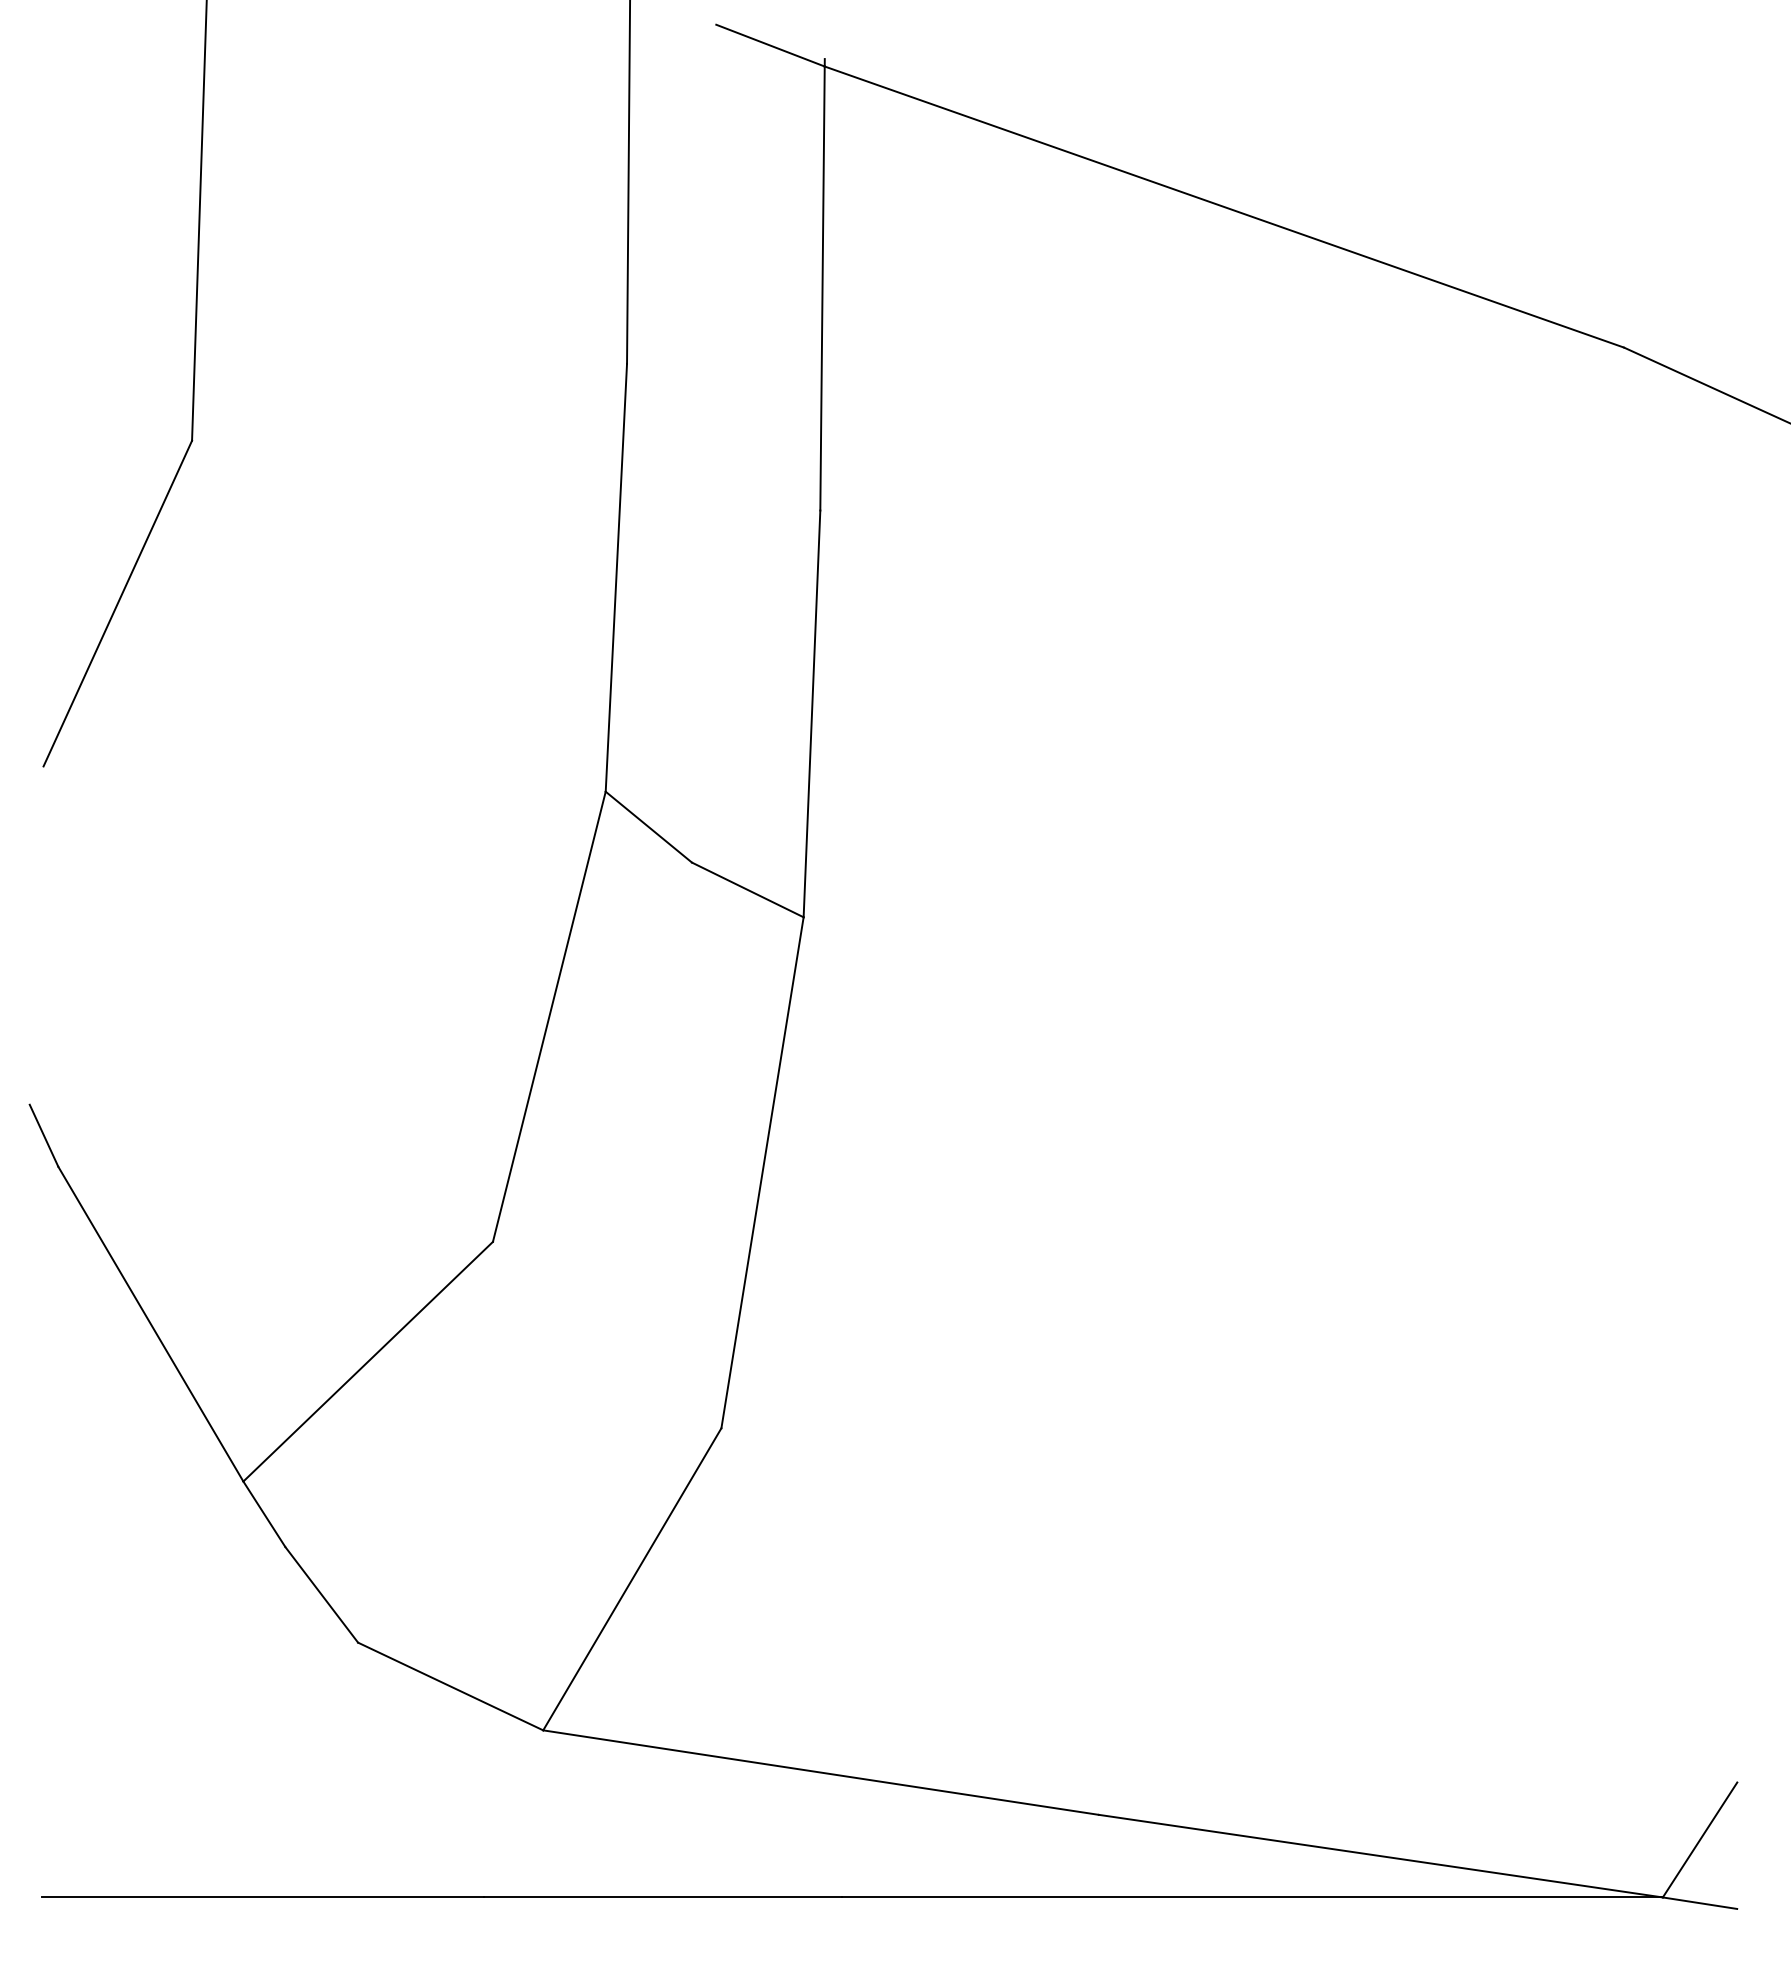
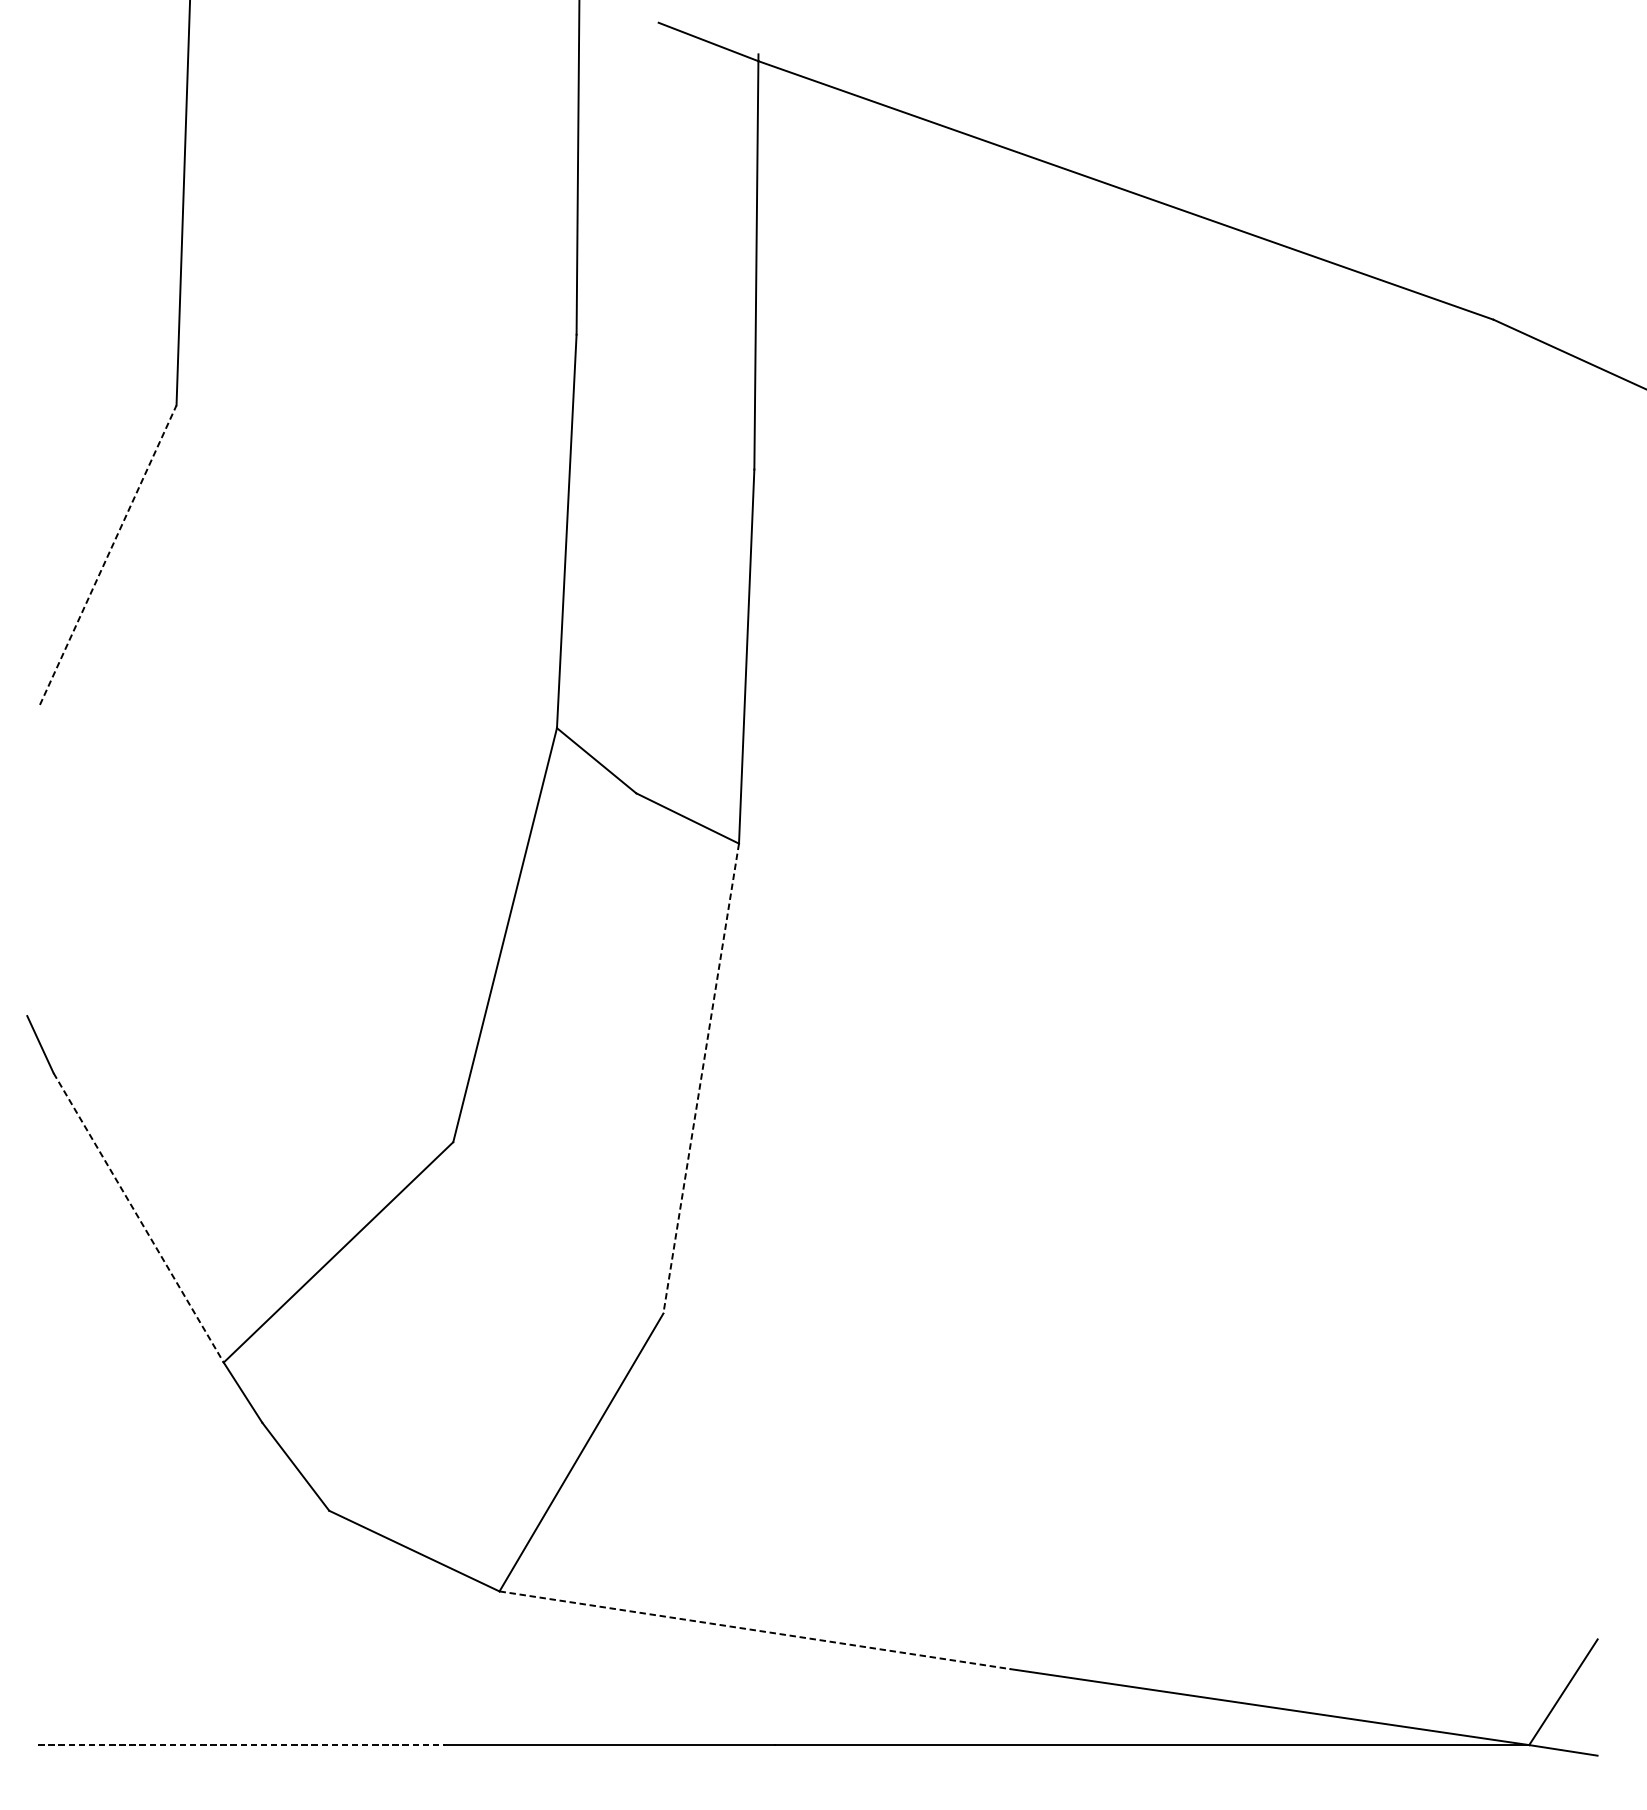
line: (117, 603) -> (107, 555), solid -> dashed
line: (762, 1172) -> (701, 1078), solid -> dashed
line: (150, 1324) -> (138, 1218), solid -> dashed
line: (821, 1772) -> (755, 1630), solid -> dashed
line: (263, 1897) -> (242, 1745), solid -> dashed

